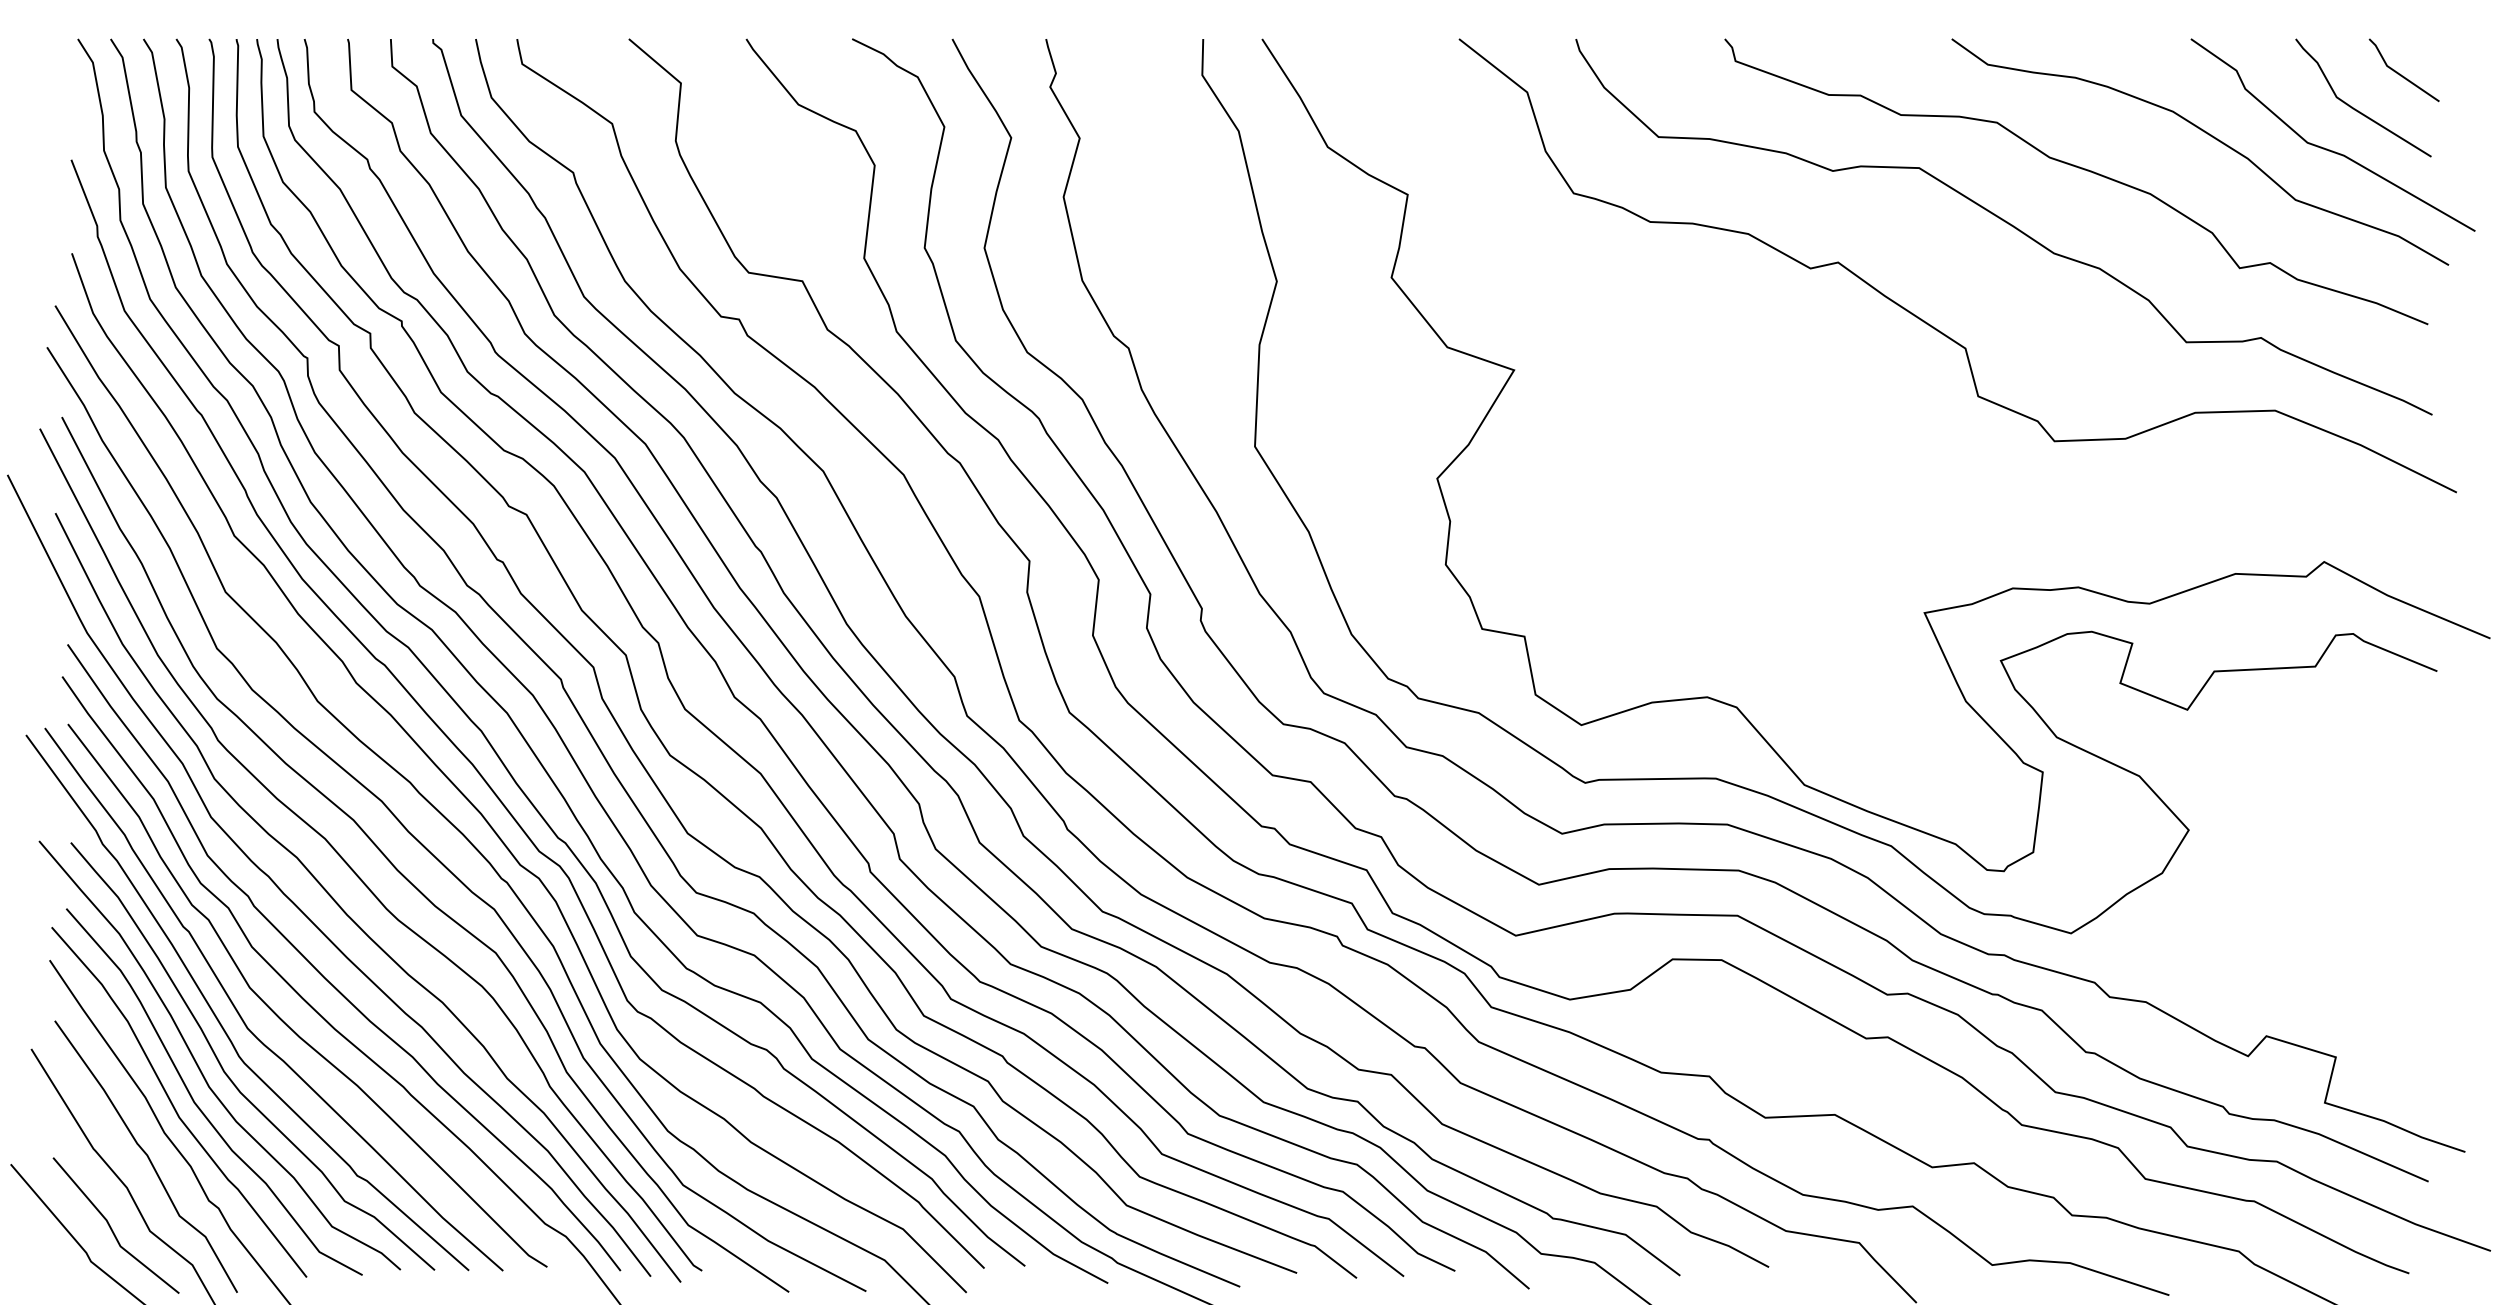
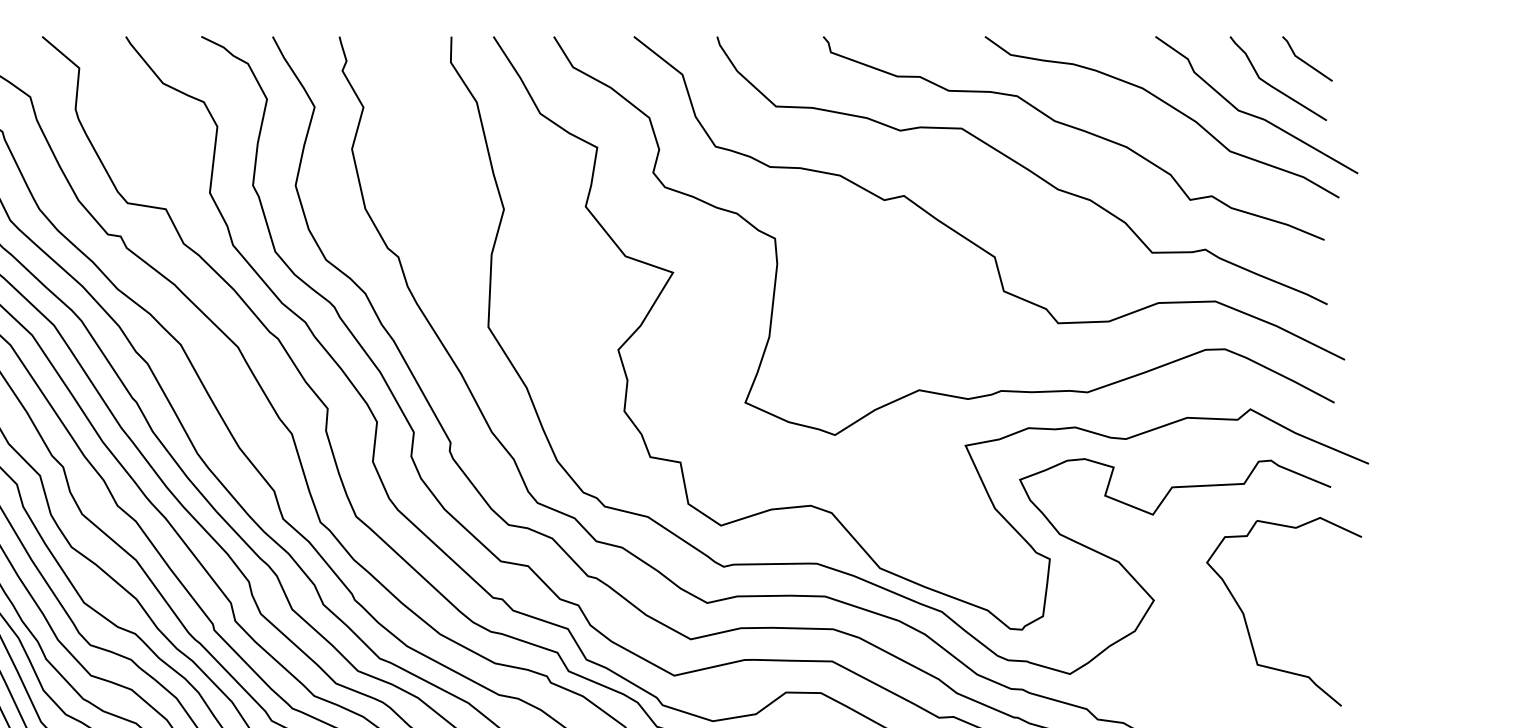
curve: (1862, 534) -> (921, 389), added
part: (2318, 859) -> (1246, 621), added

